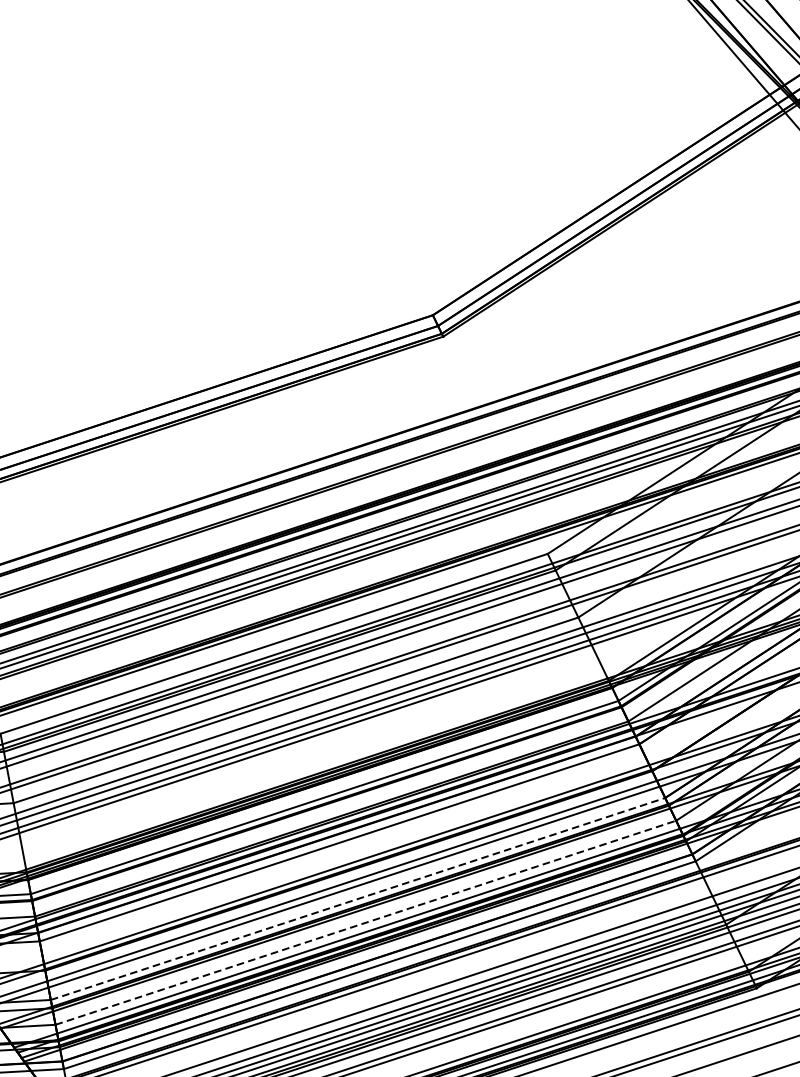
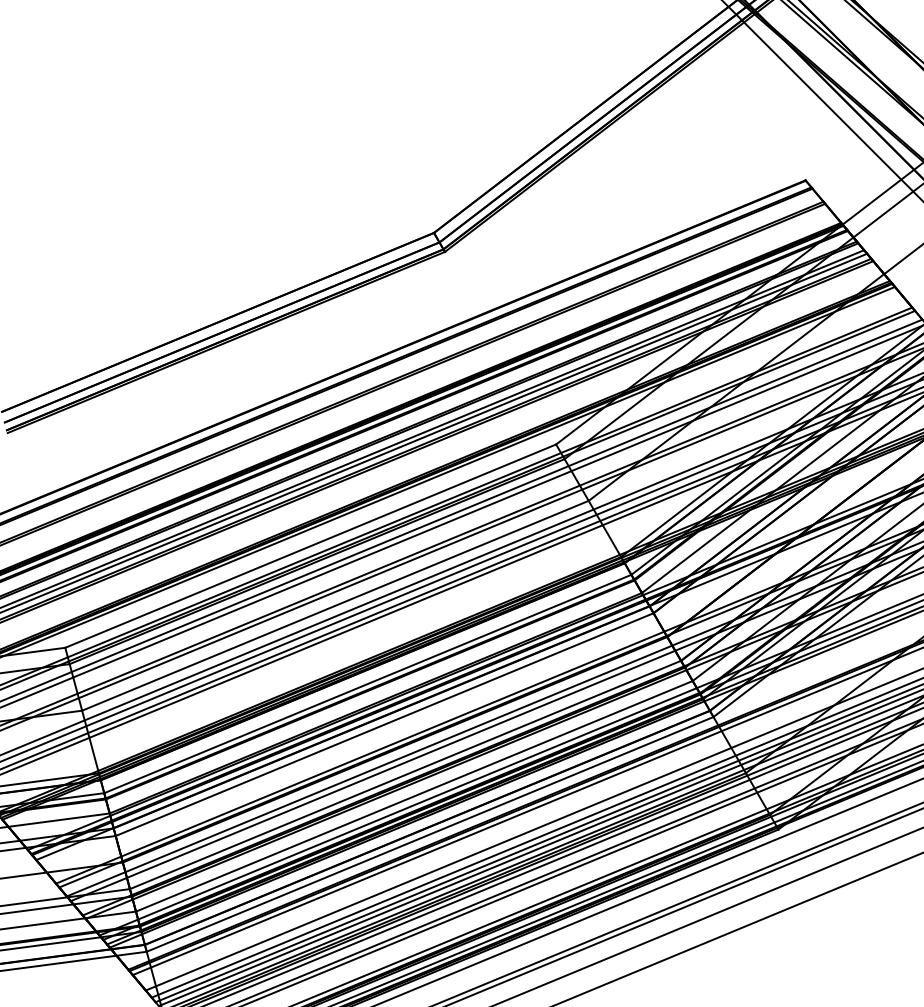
line: (358, 898) -> (405, 774), dashed -> solid
line: (365, 922) -> (414, 796), dashed -> solid

